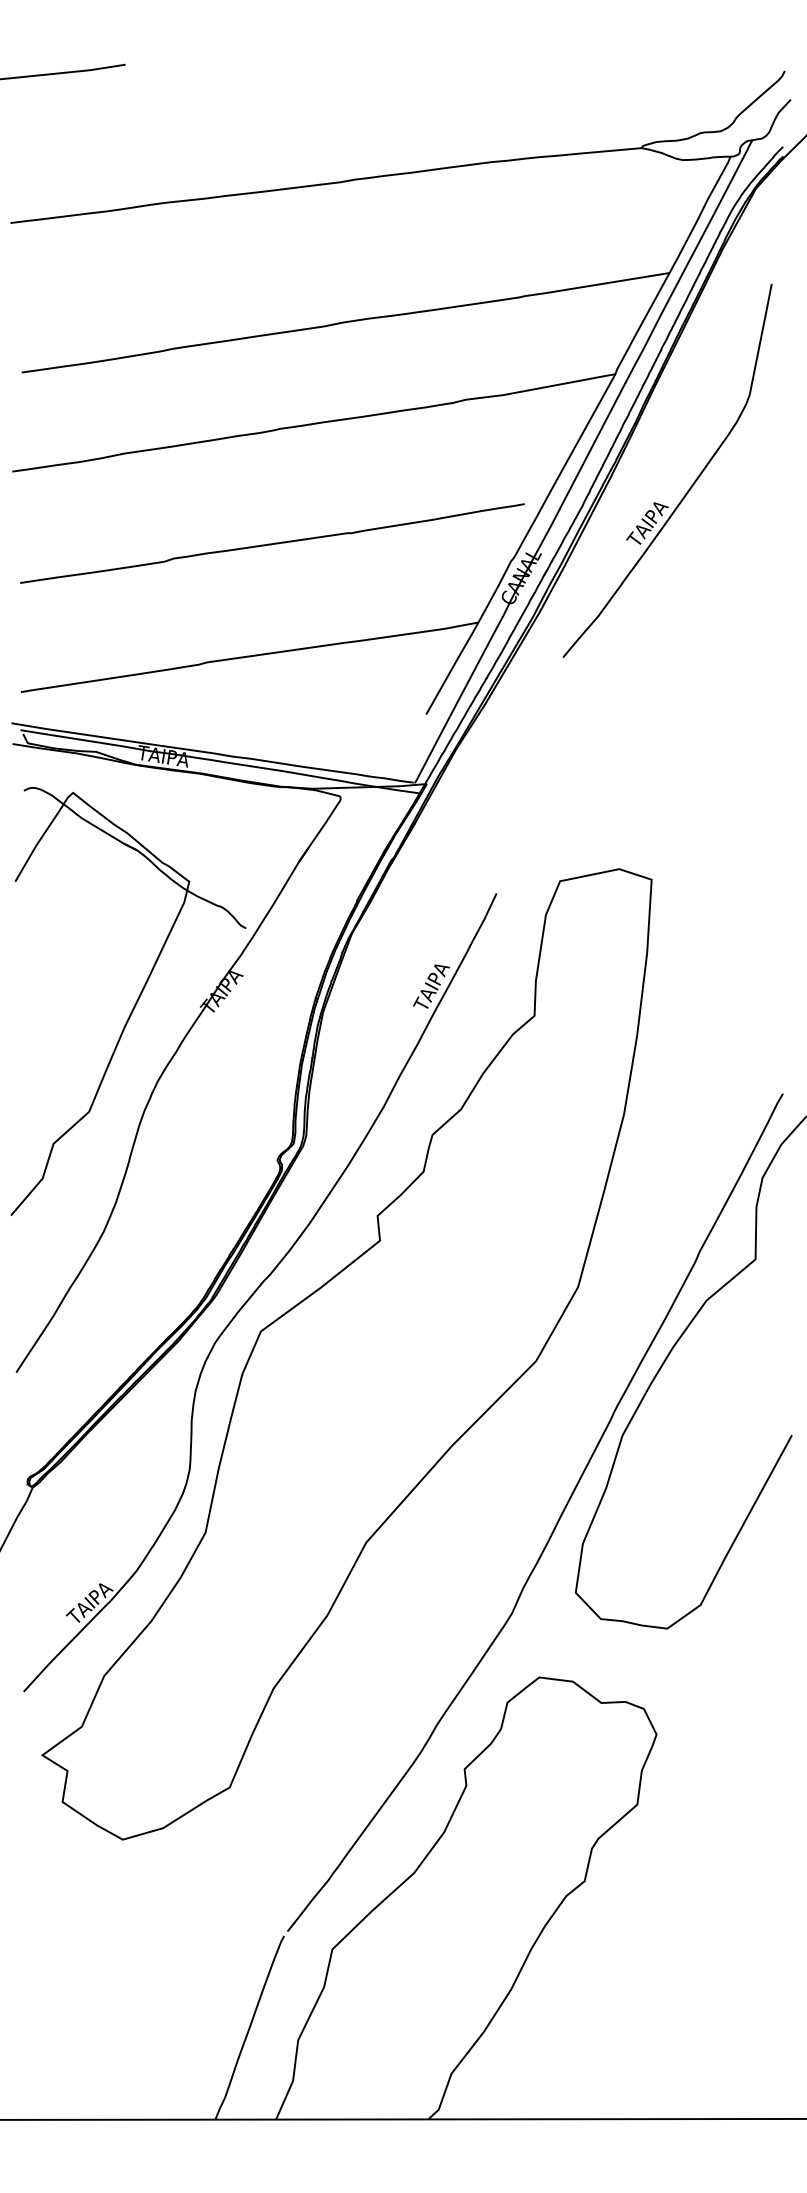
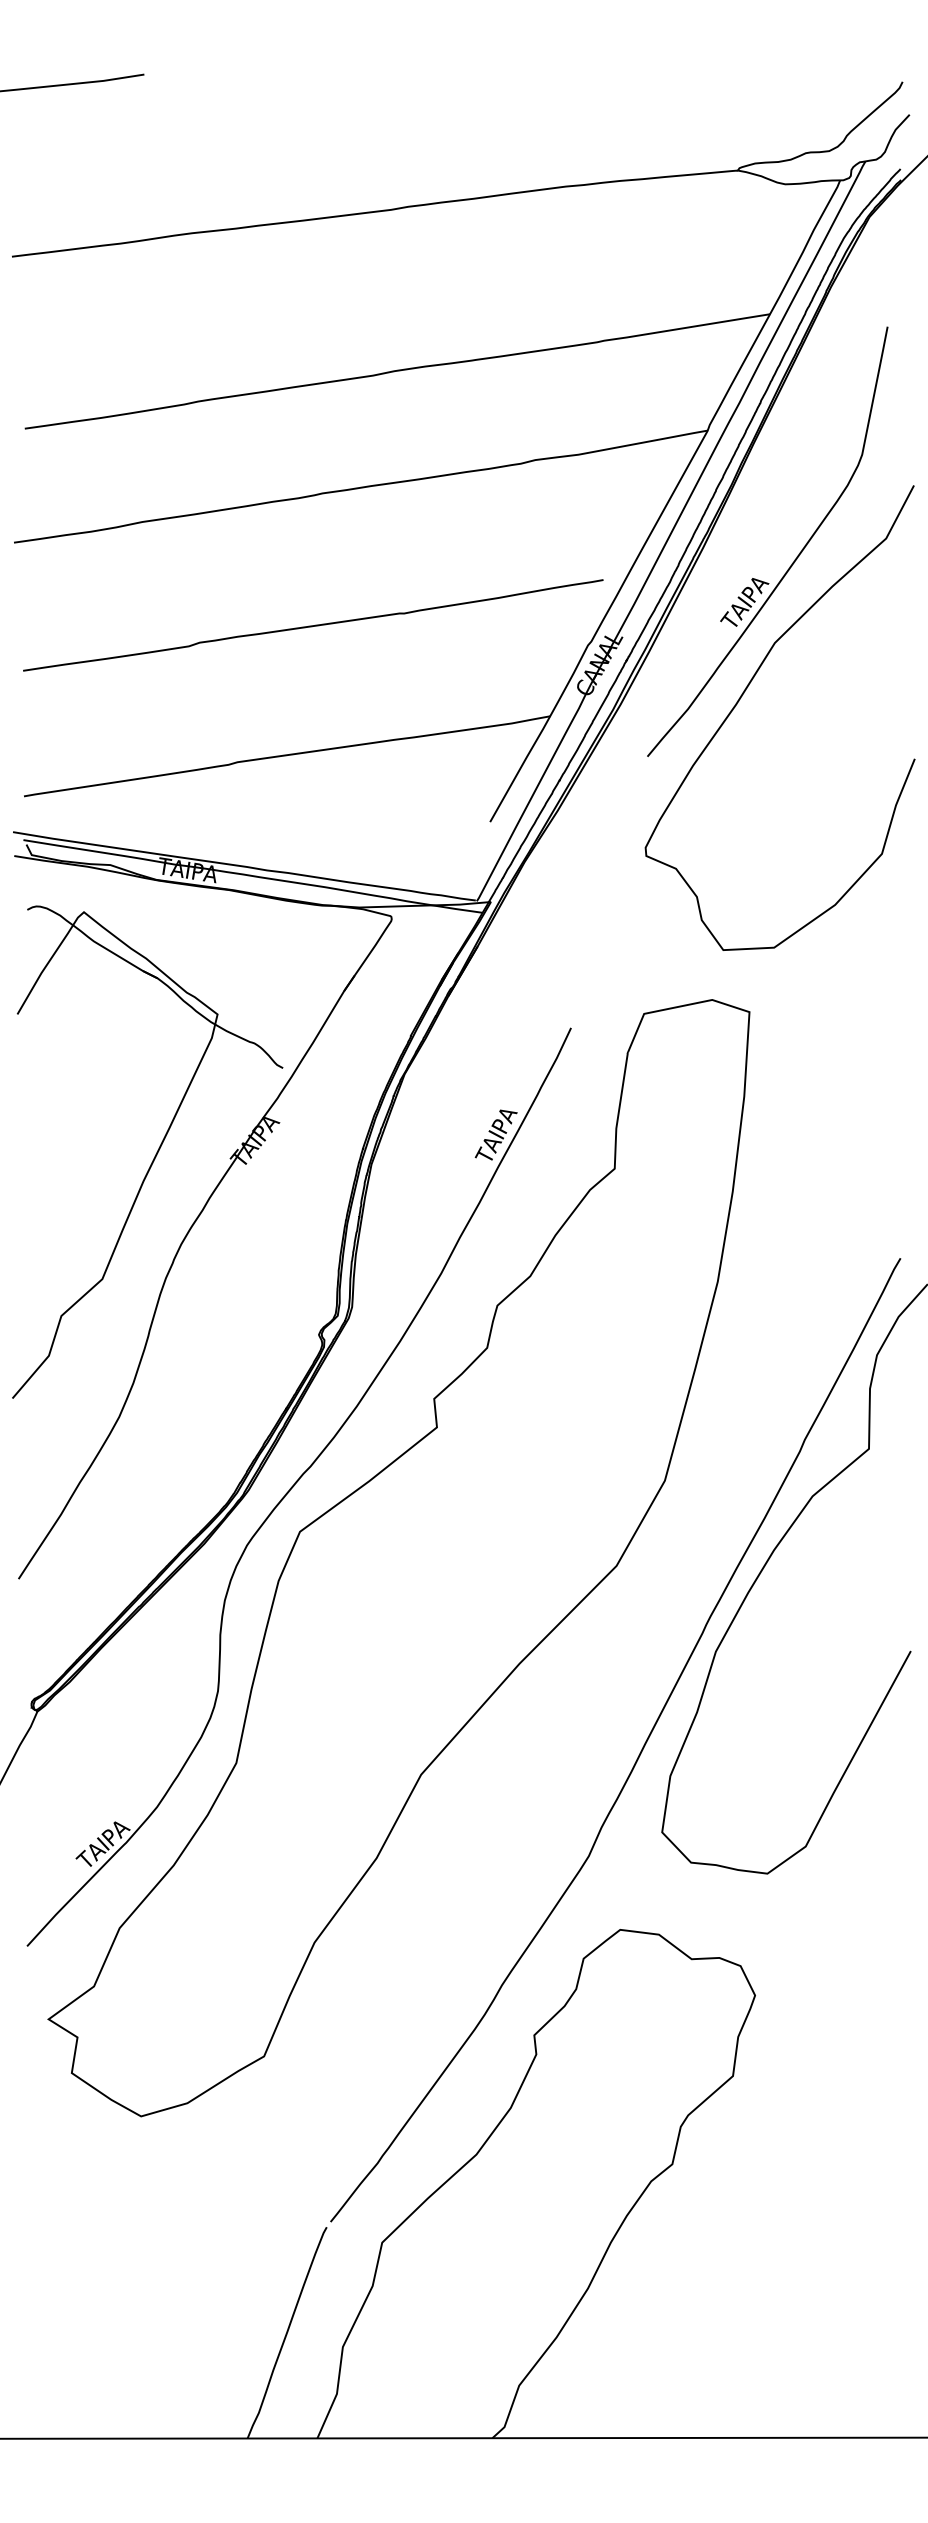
curve: (647, 602) -> (744, 693), added

